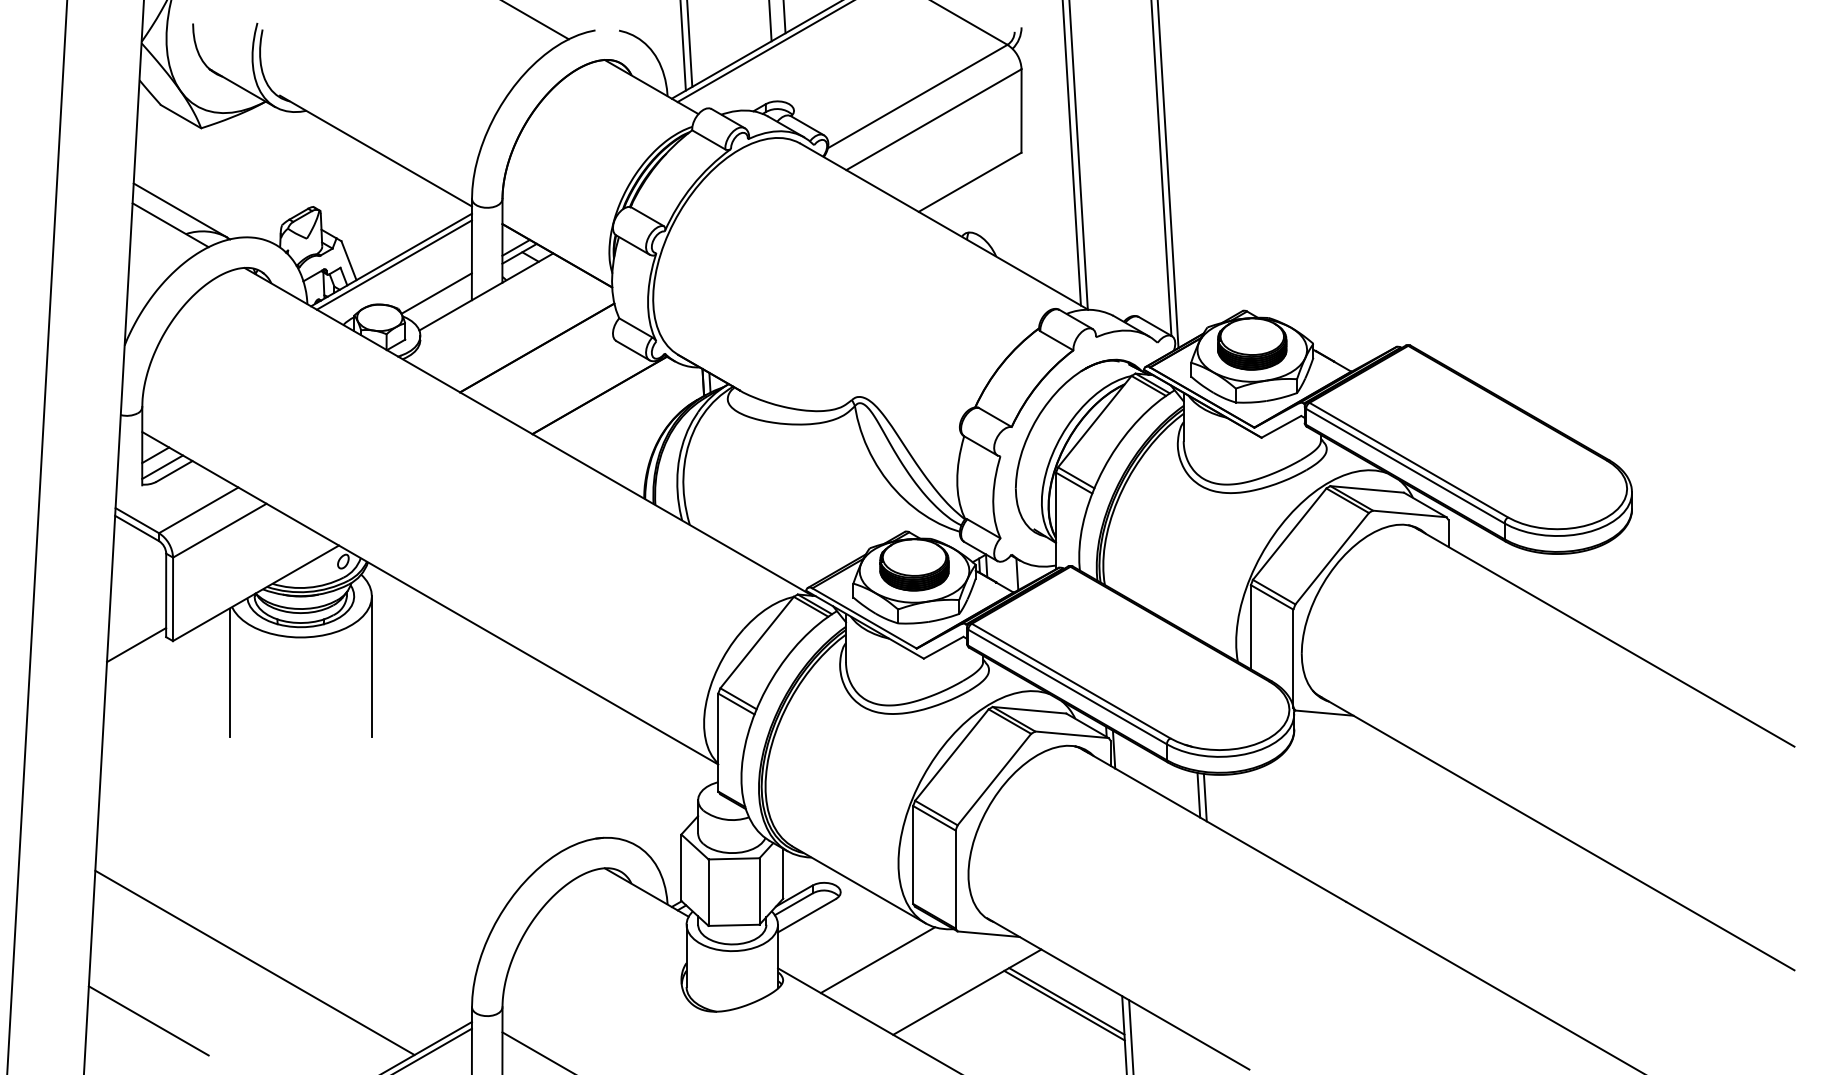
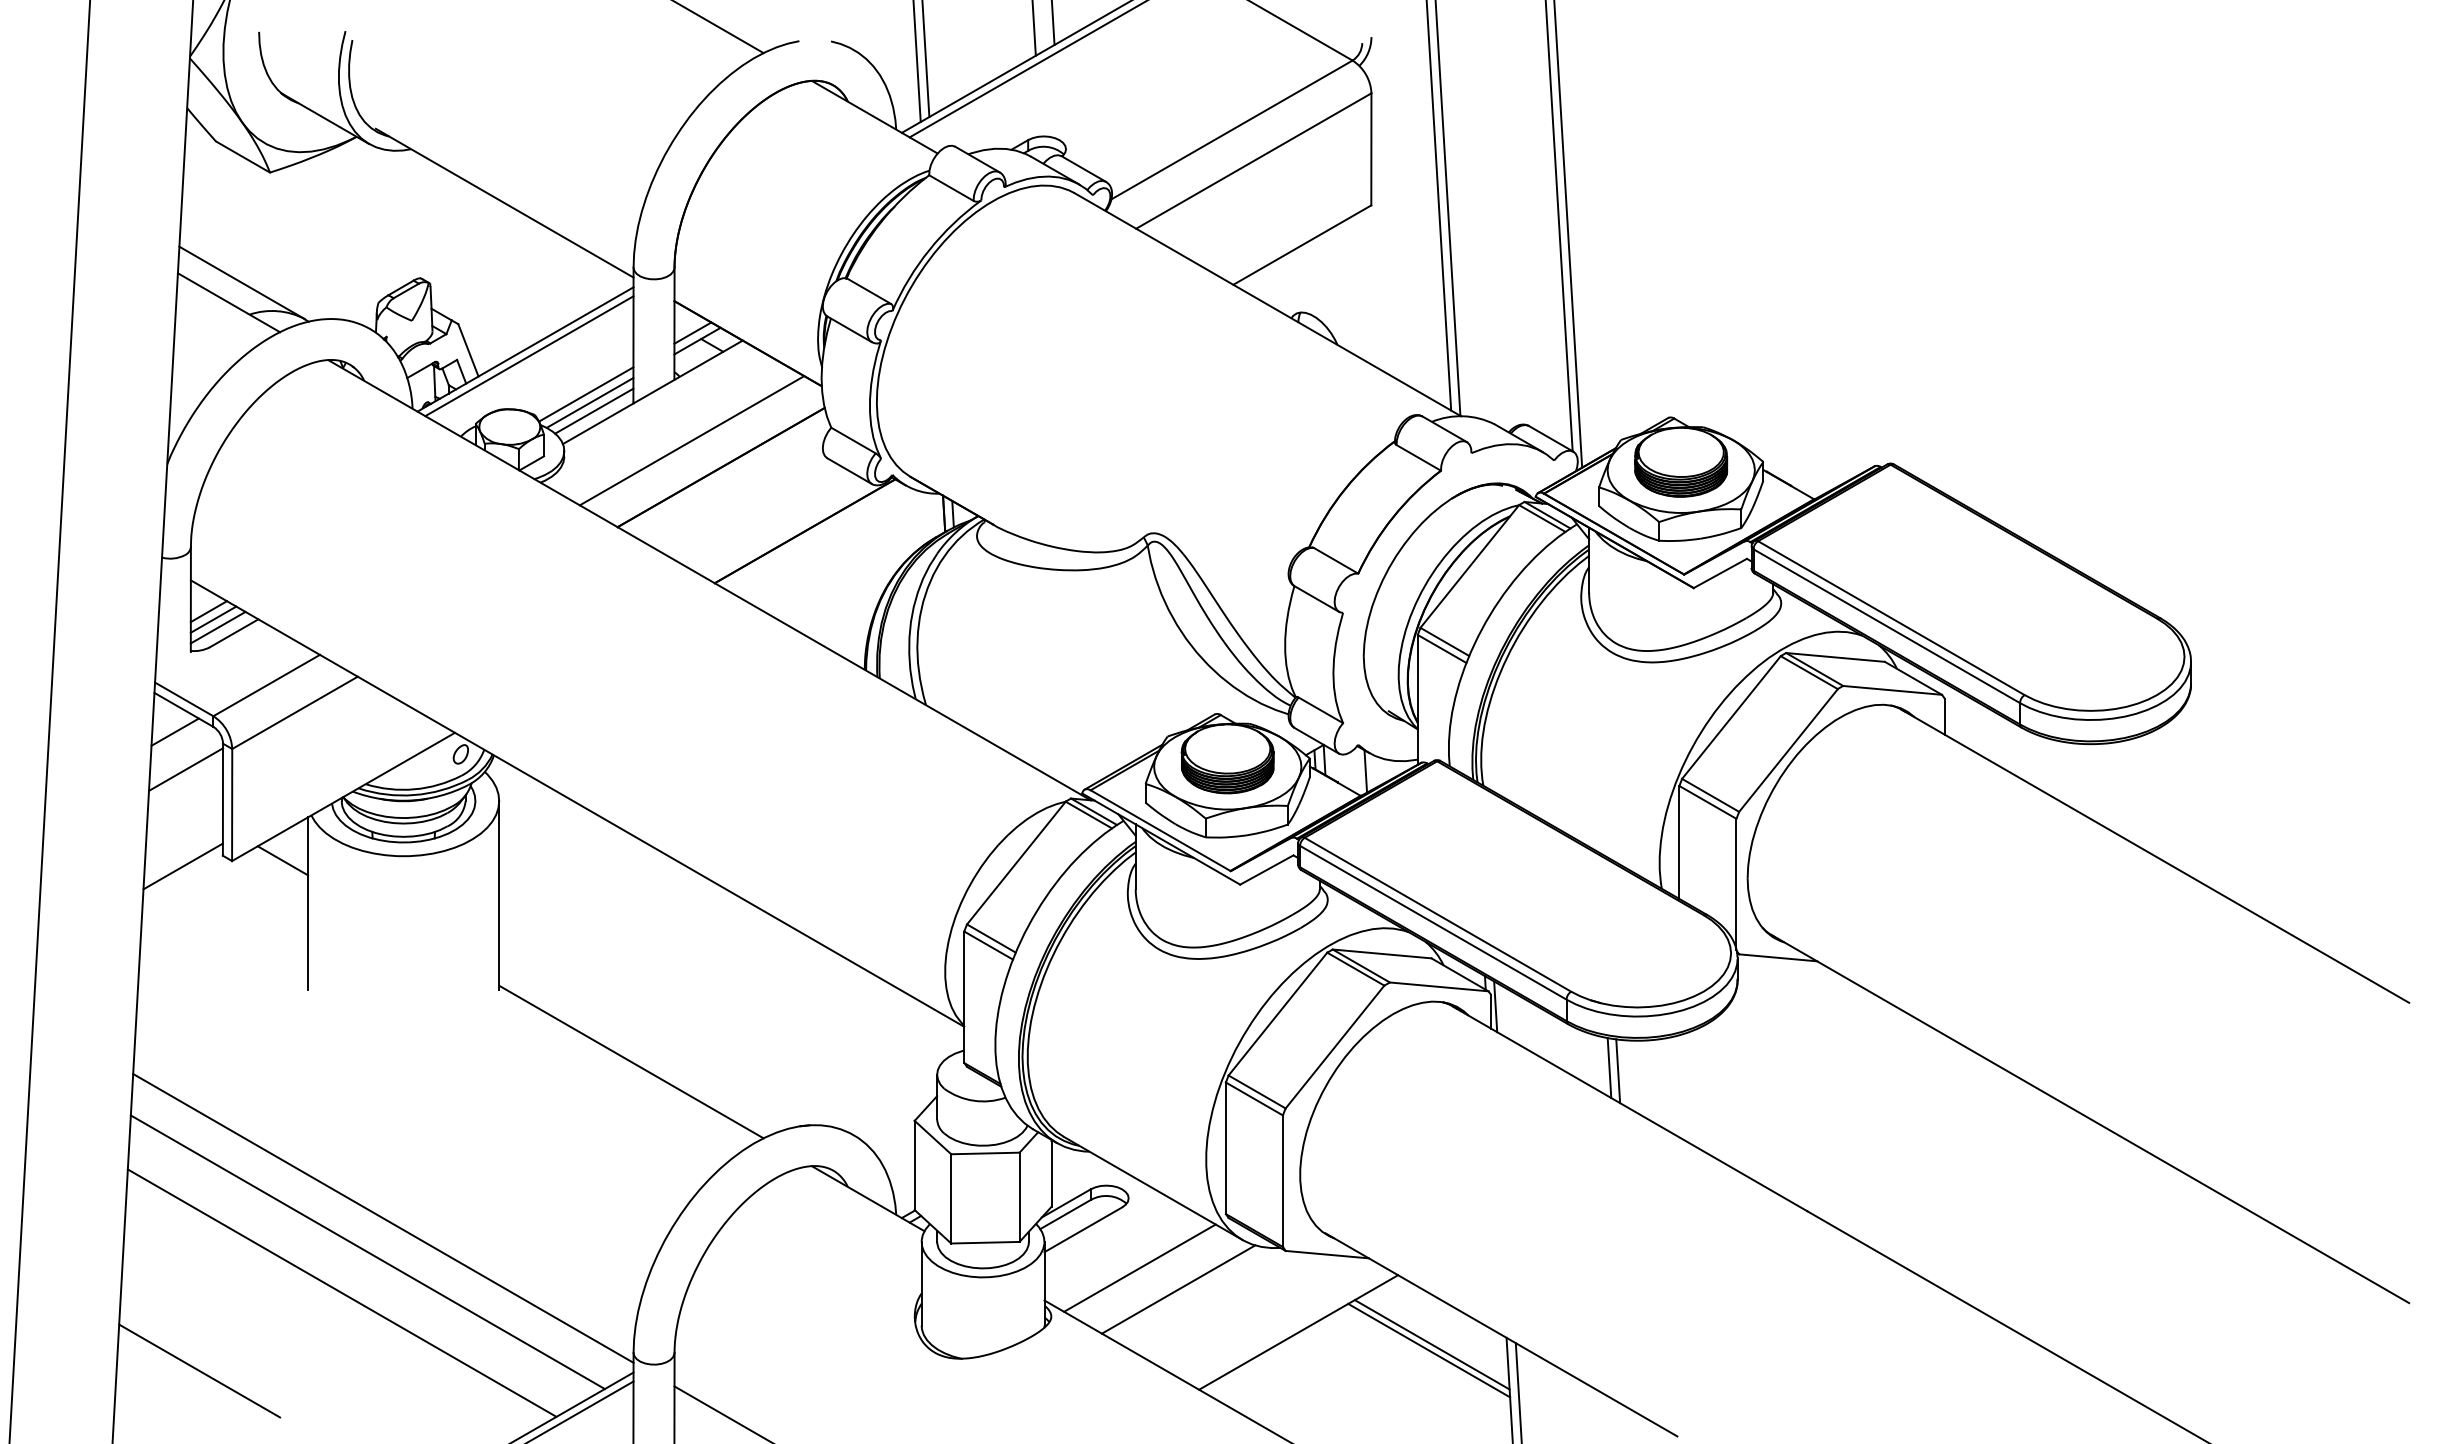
line: (439, 299) -> (589, 402), added
line: (442, 305) -> (594, 410), added
line: (515, 327) -> (691, 440), added
line: (159, 461) -> (213, 619), added
line: (130, 544) -> (174, 731), added
line: (139, 572) -> (186, 769), added
line: (210, 640) -> (282, 860), added
line: (470, 790) -> (631, 1061), added
line: (285, 907) -> (383, 1218), added
line: (273, 932) -> (367, 1252), added
line: (848, 943) -> (1139, 1267), added

